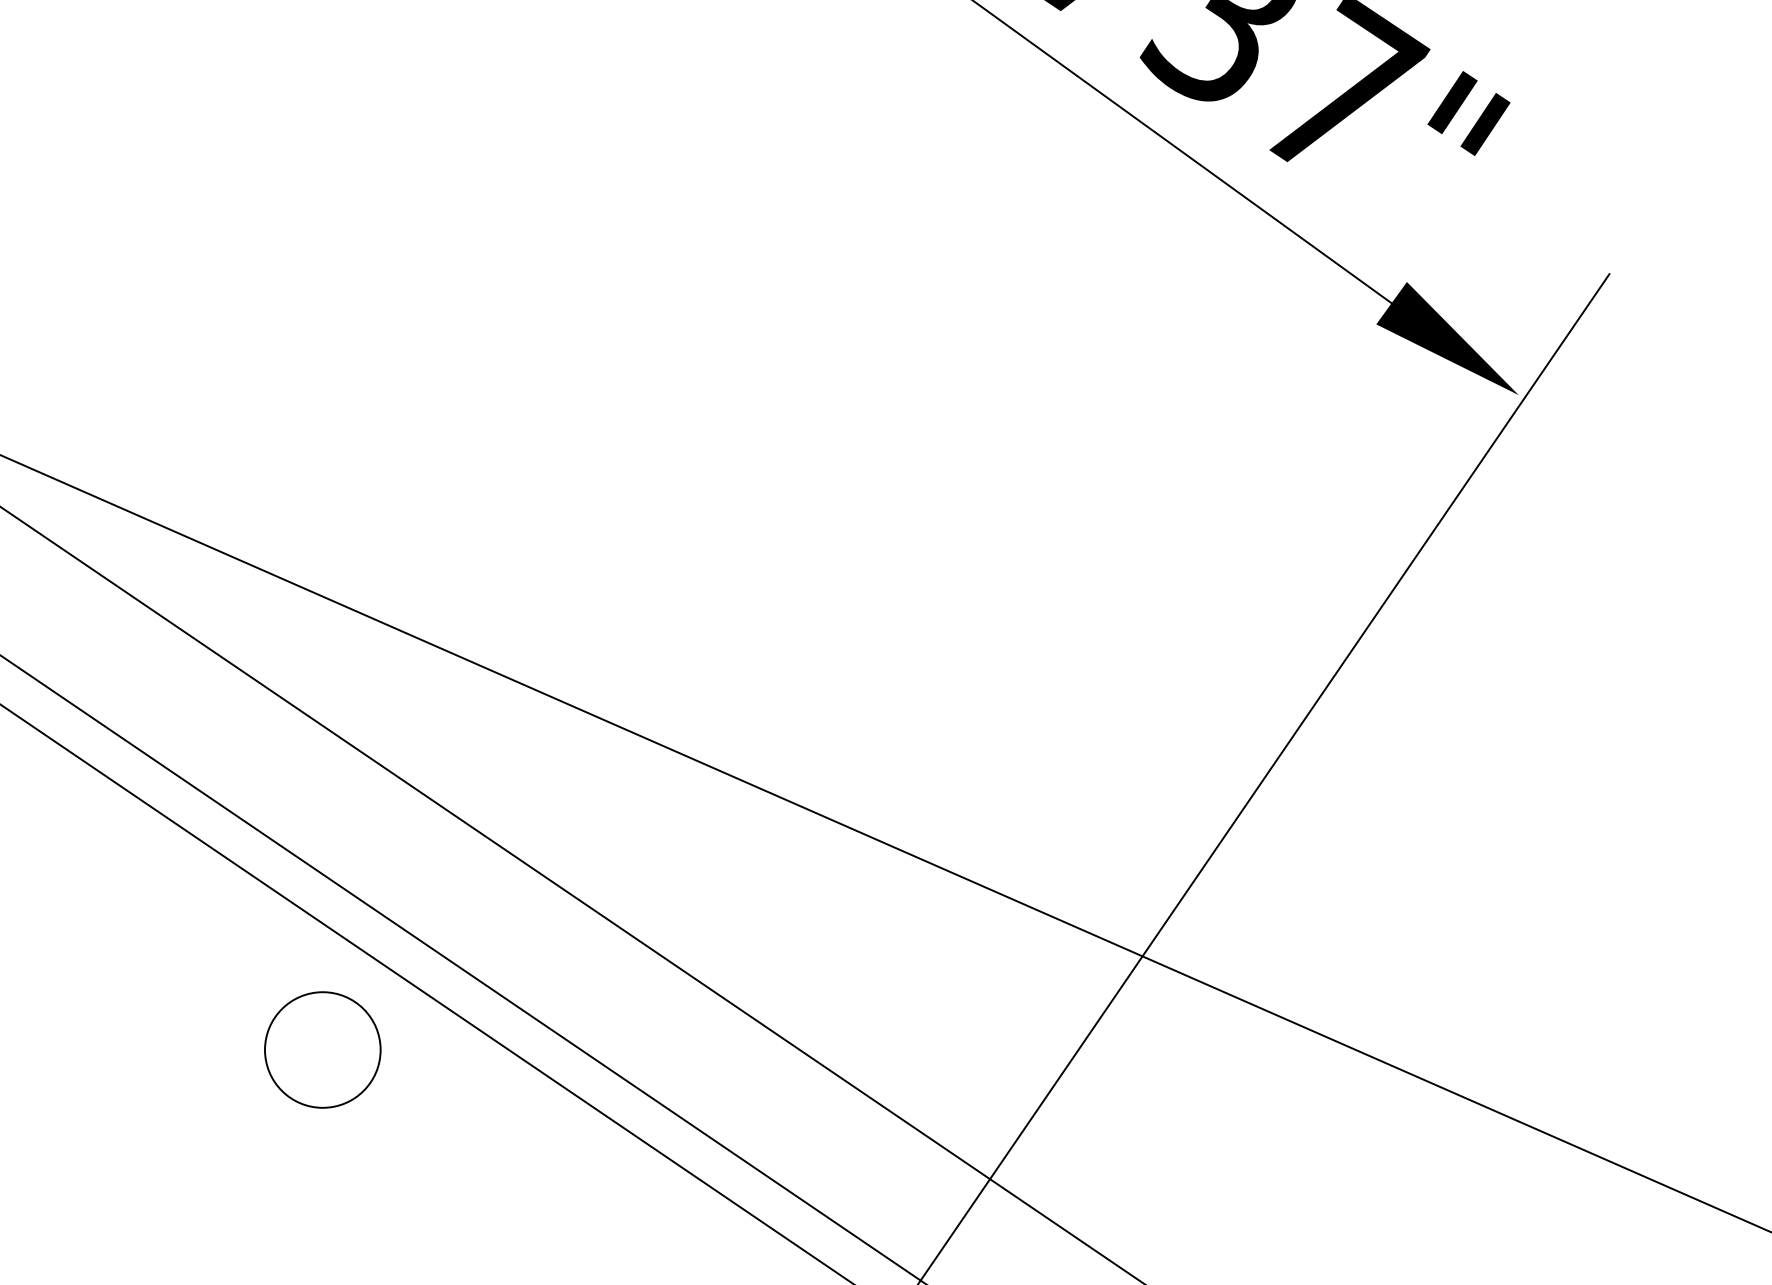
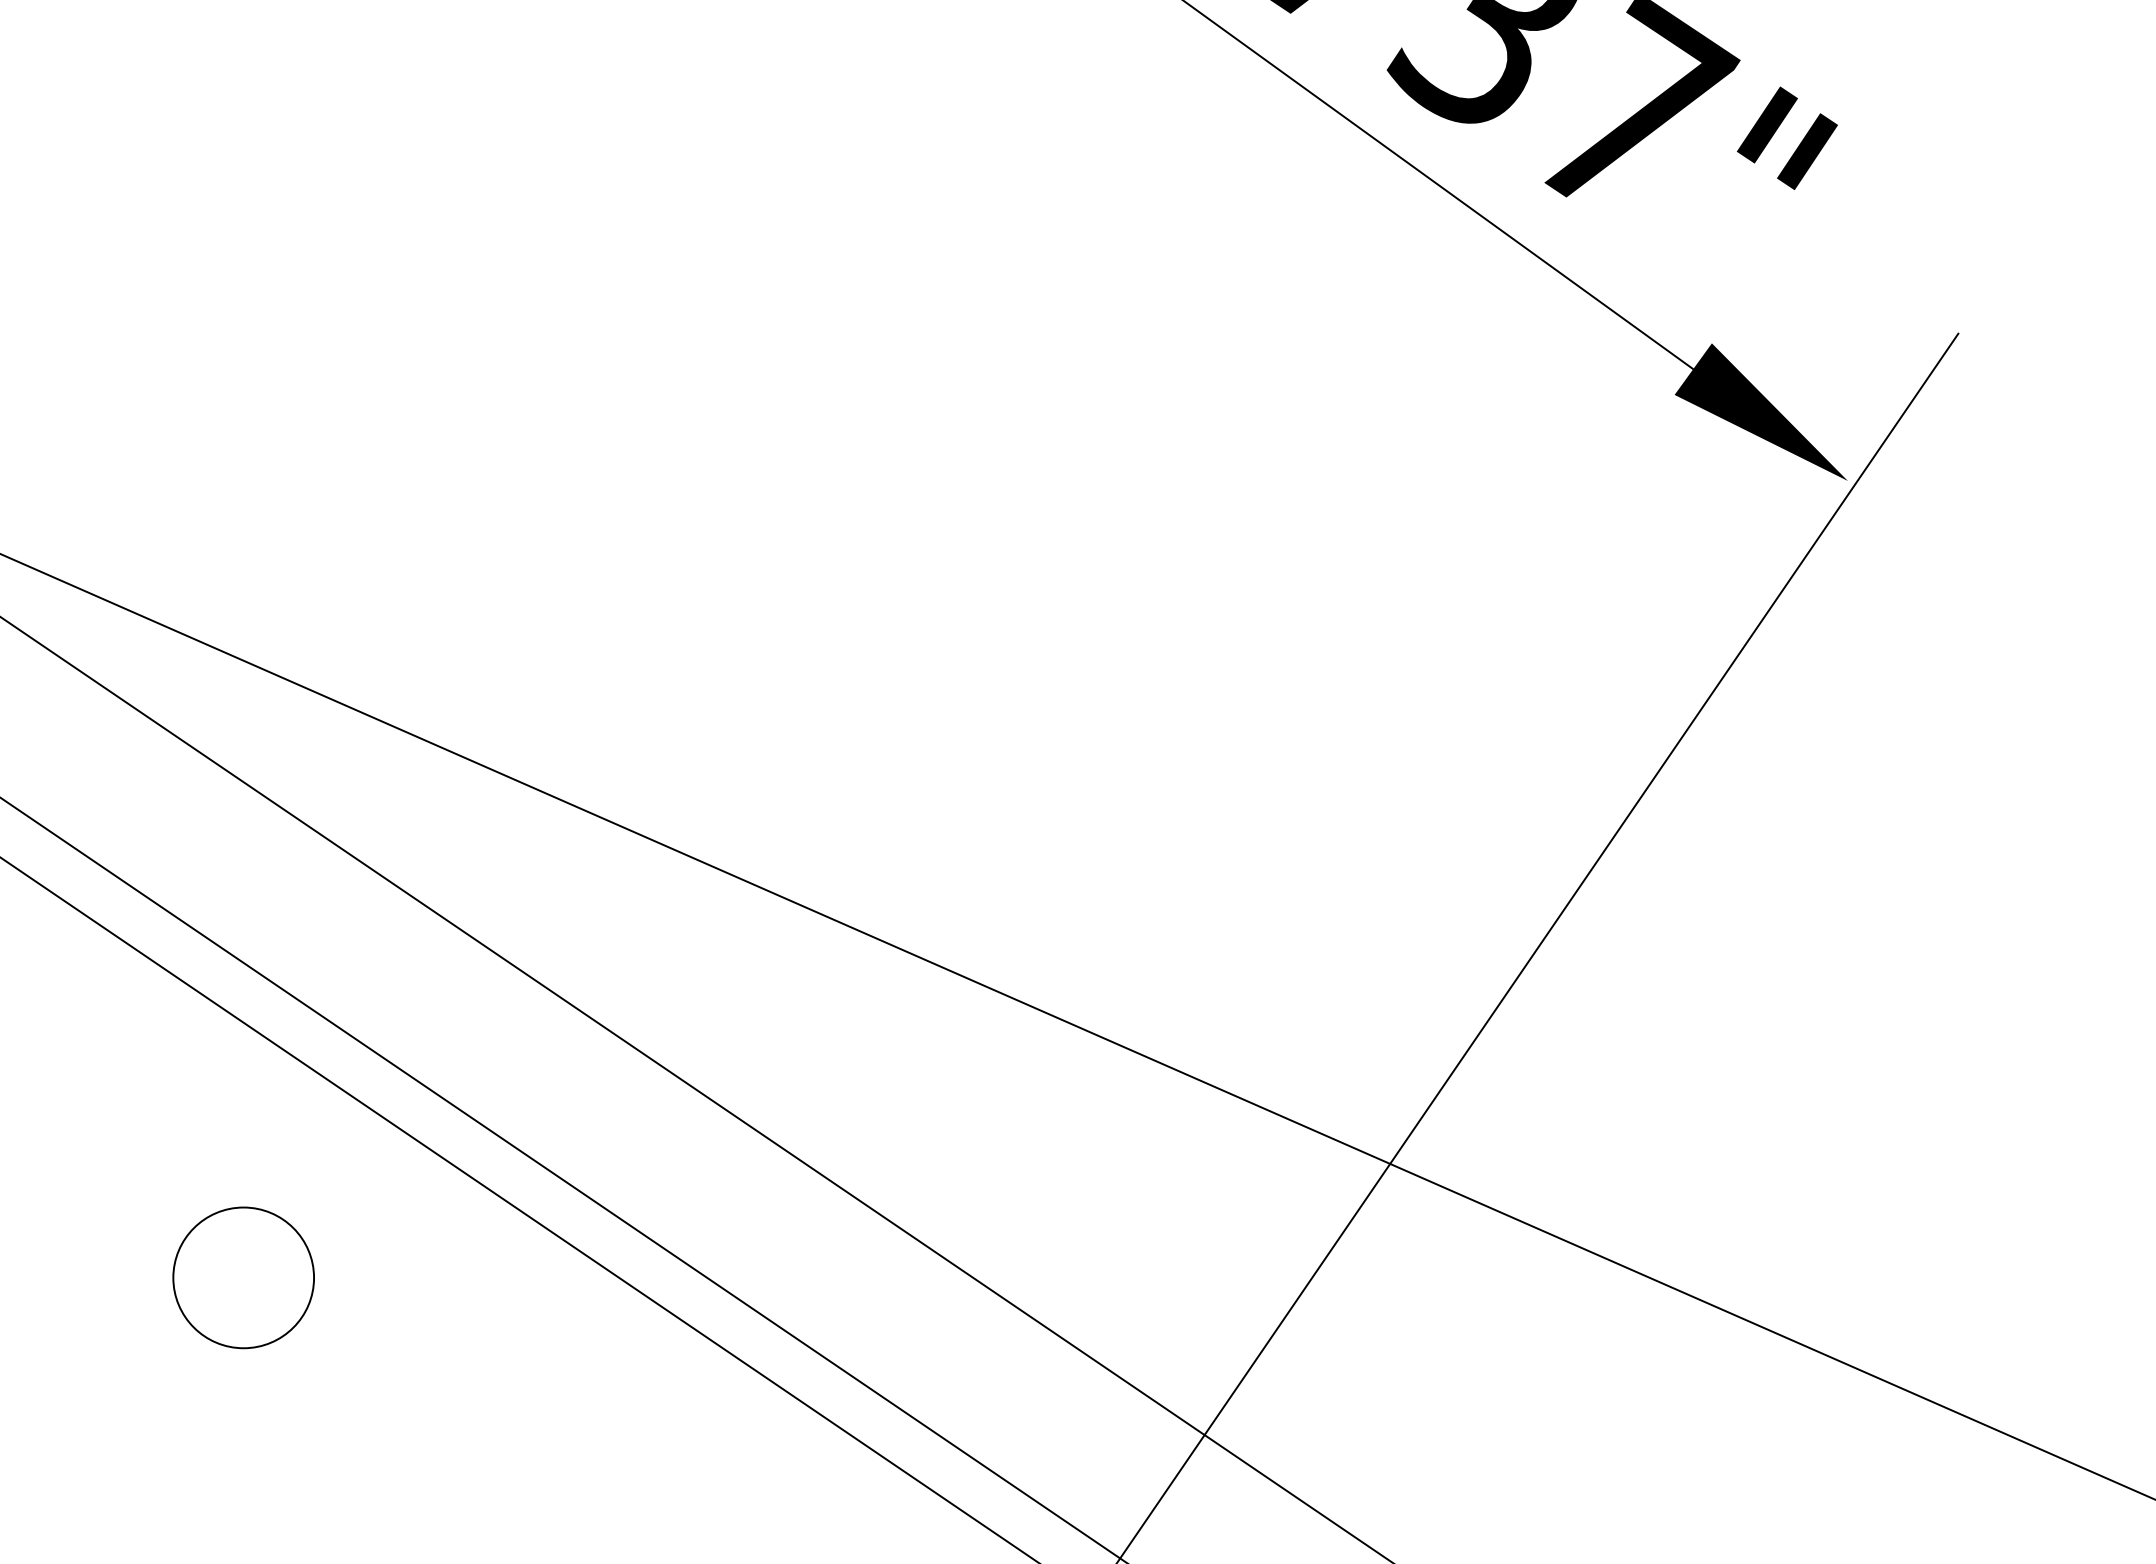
circle: (322, 1049) -> (243, 1277), moved

